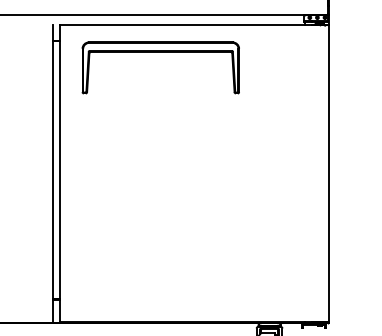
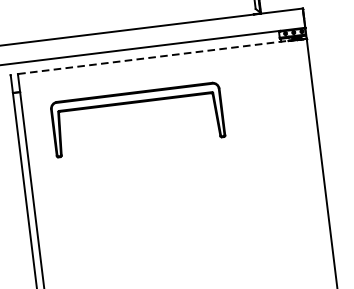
line: (186, 24) -> (153, 57), solid -> dashed
part: (160, 52) -> (135, 103), moved

